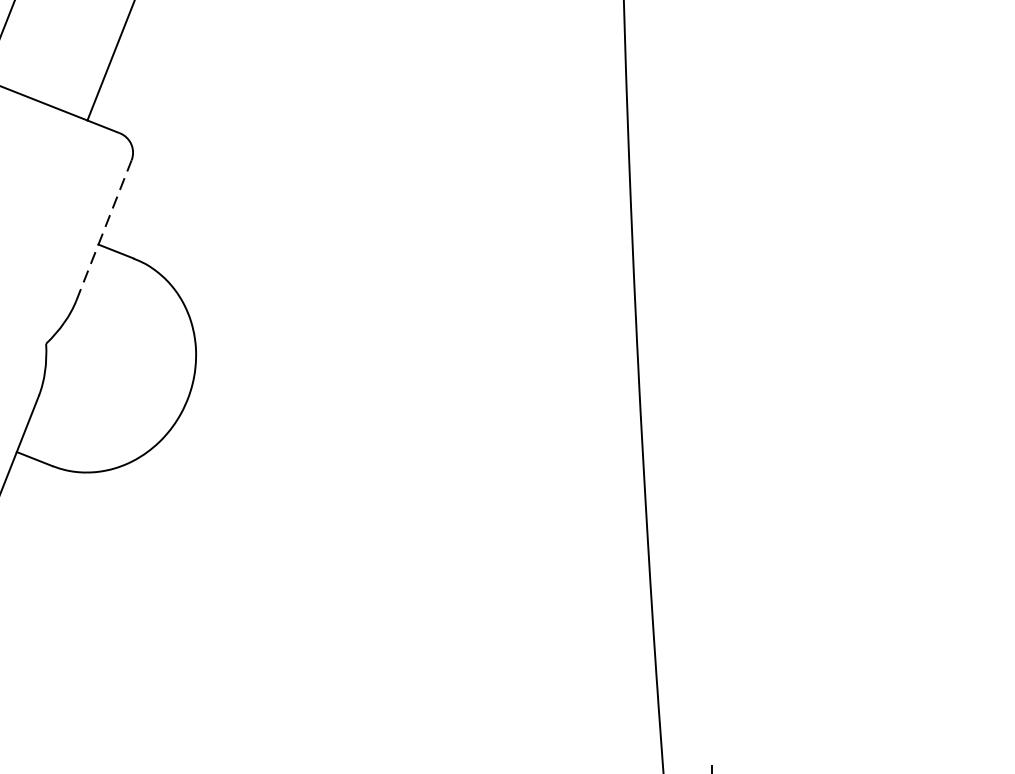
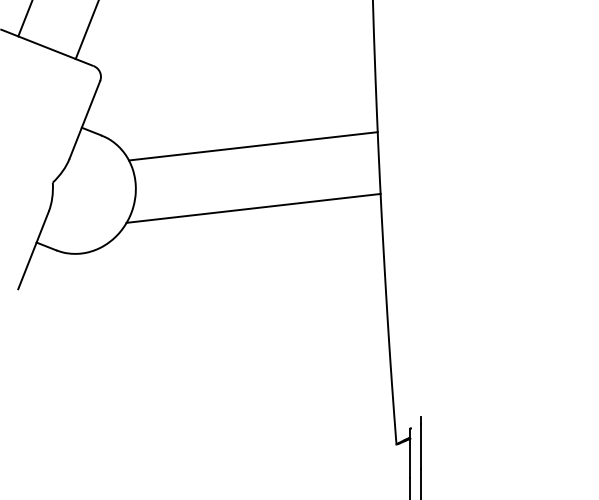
line: (103, 229) -> (84, 119), dashed -> solid
line: (406, 278) -> (252, 146), added
line: (408, 388) -> (253, 207), added

